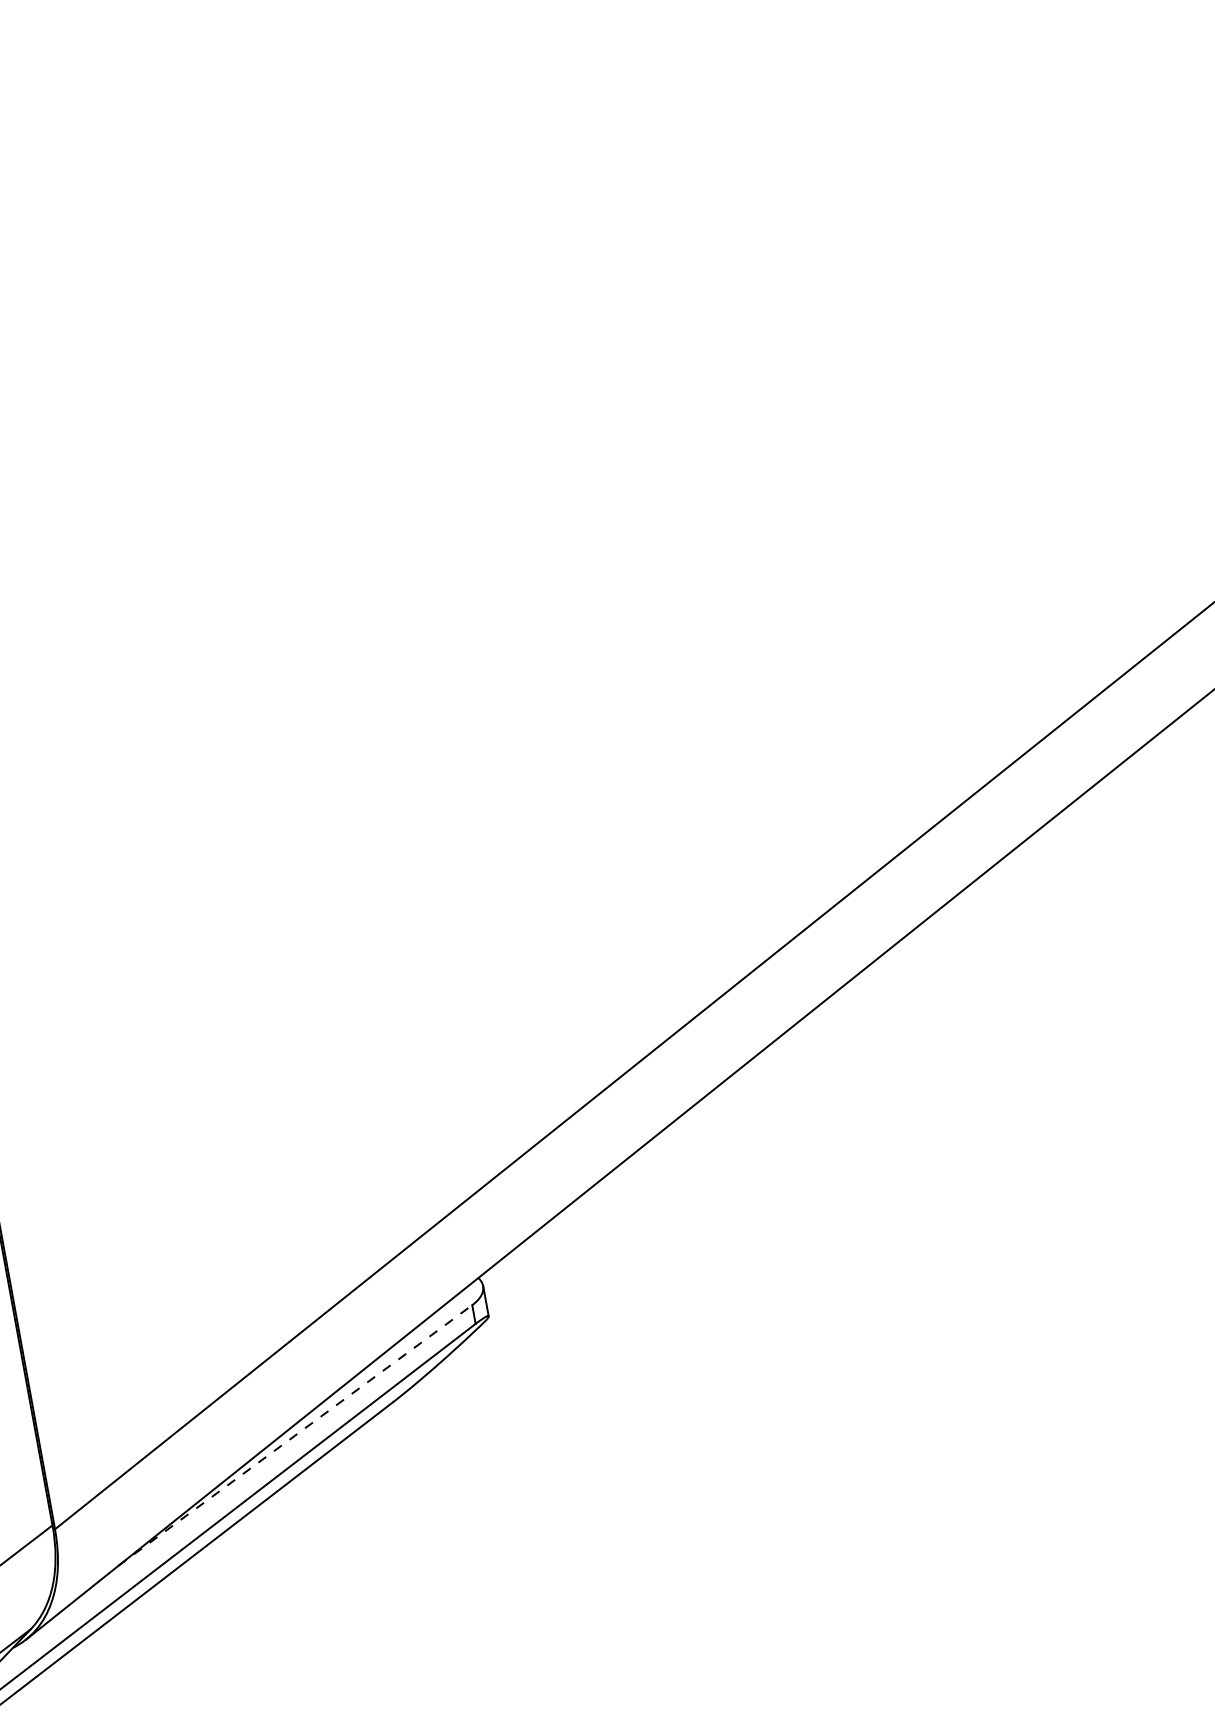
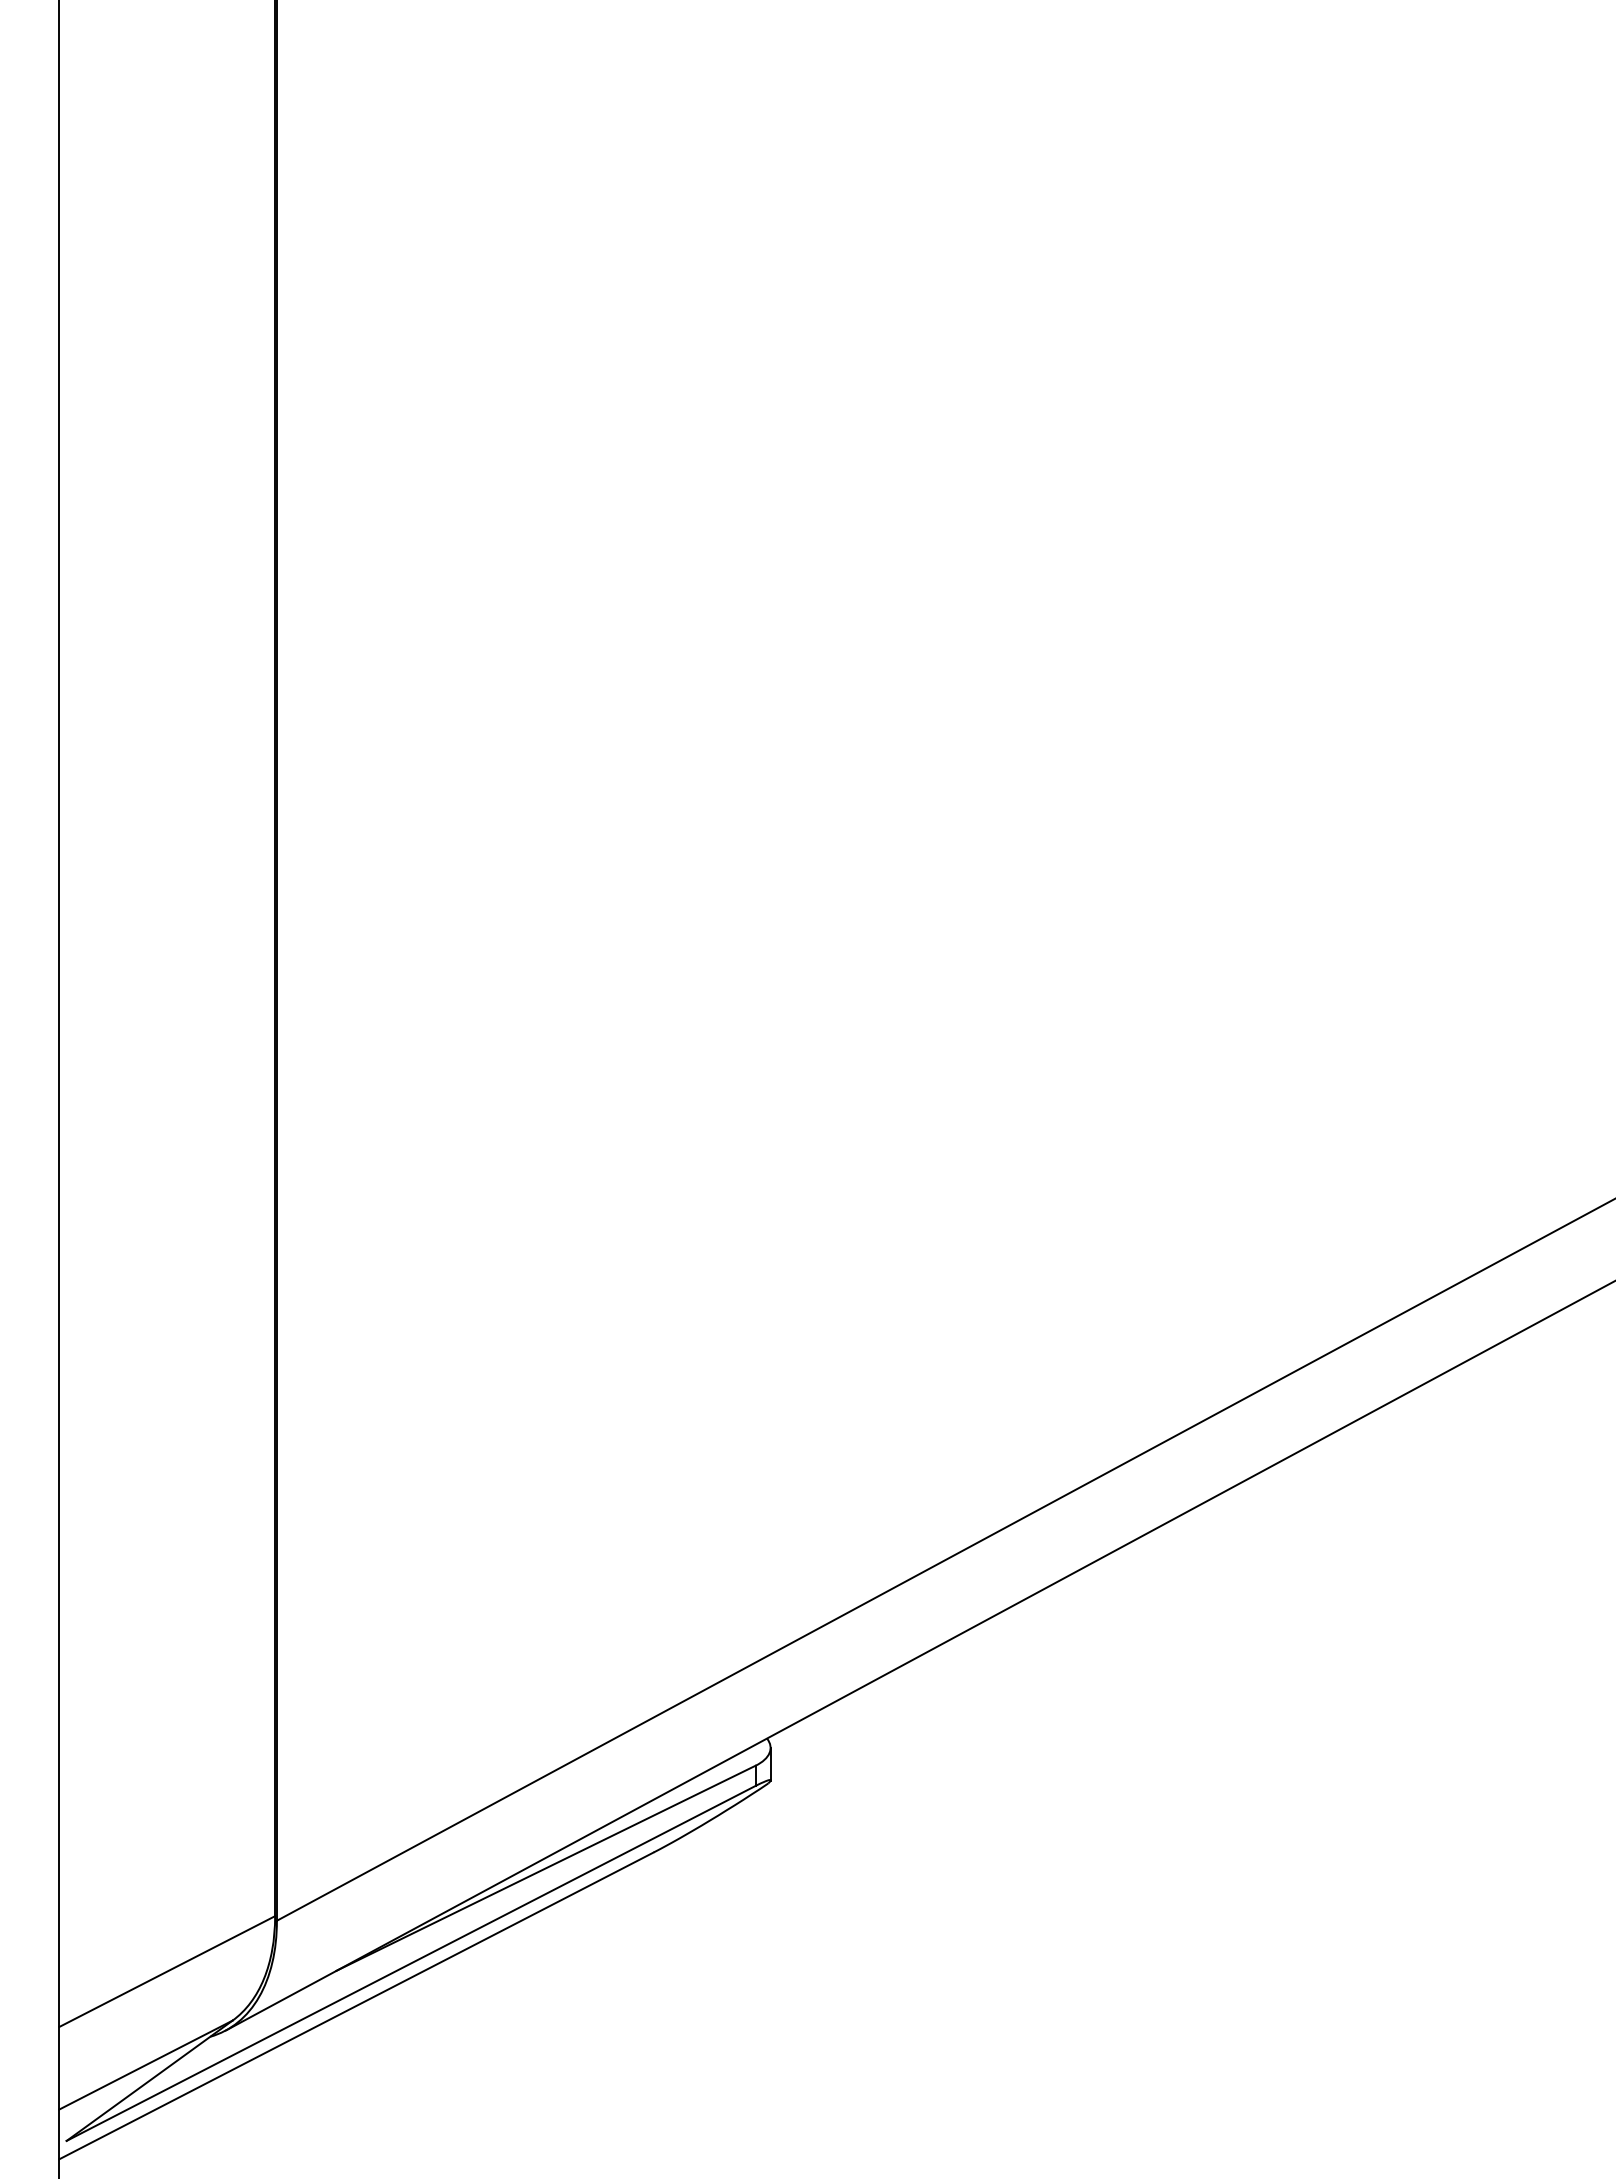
line: (295, 1435) -> (546, 1868), dashed -> solid

